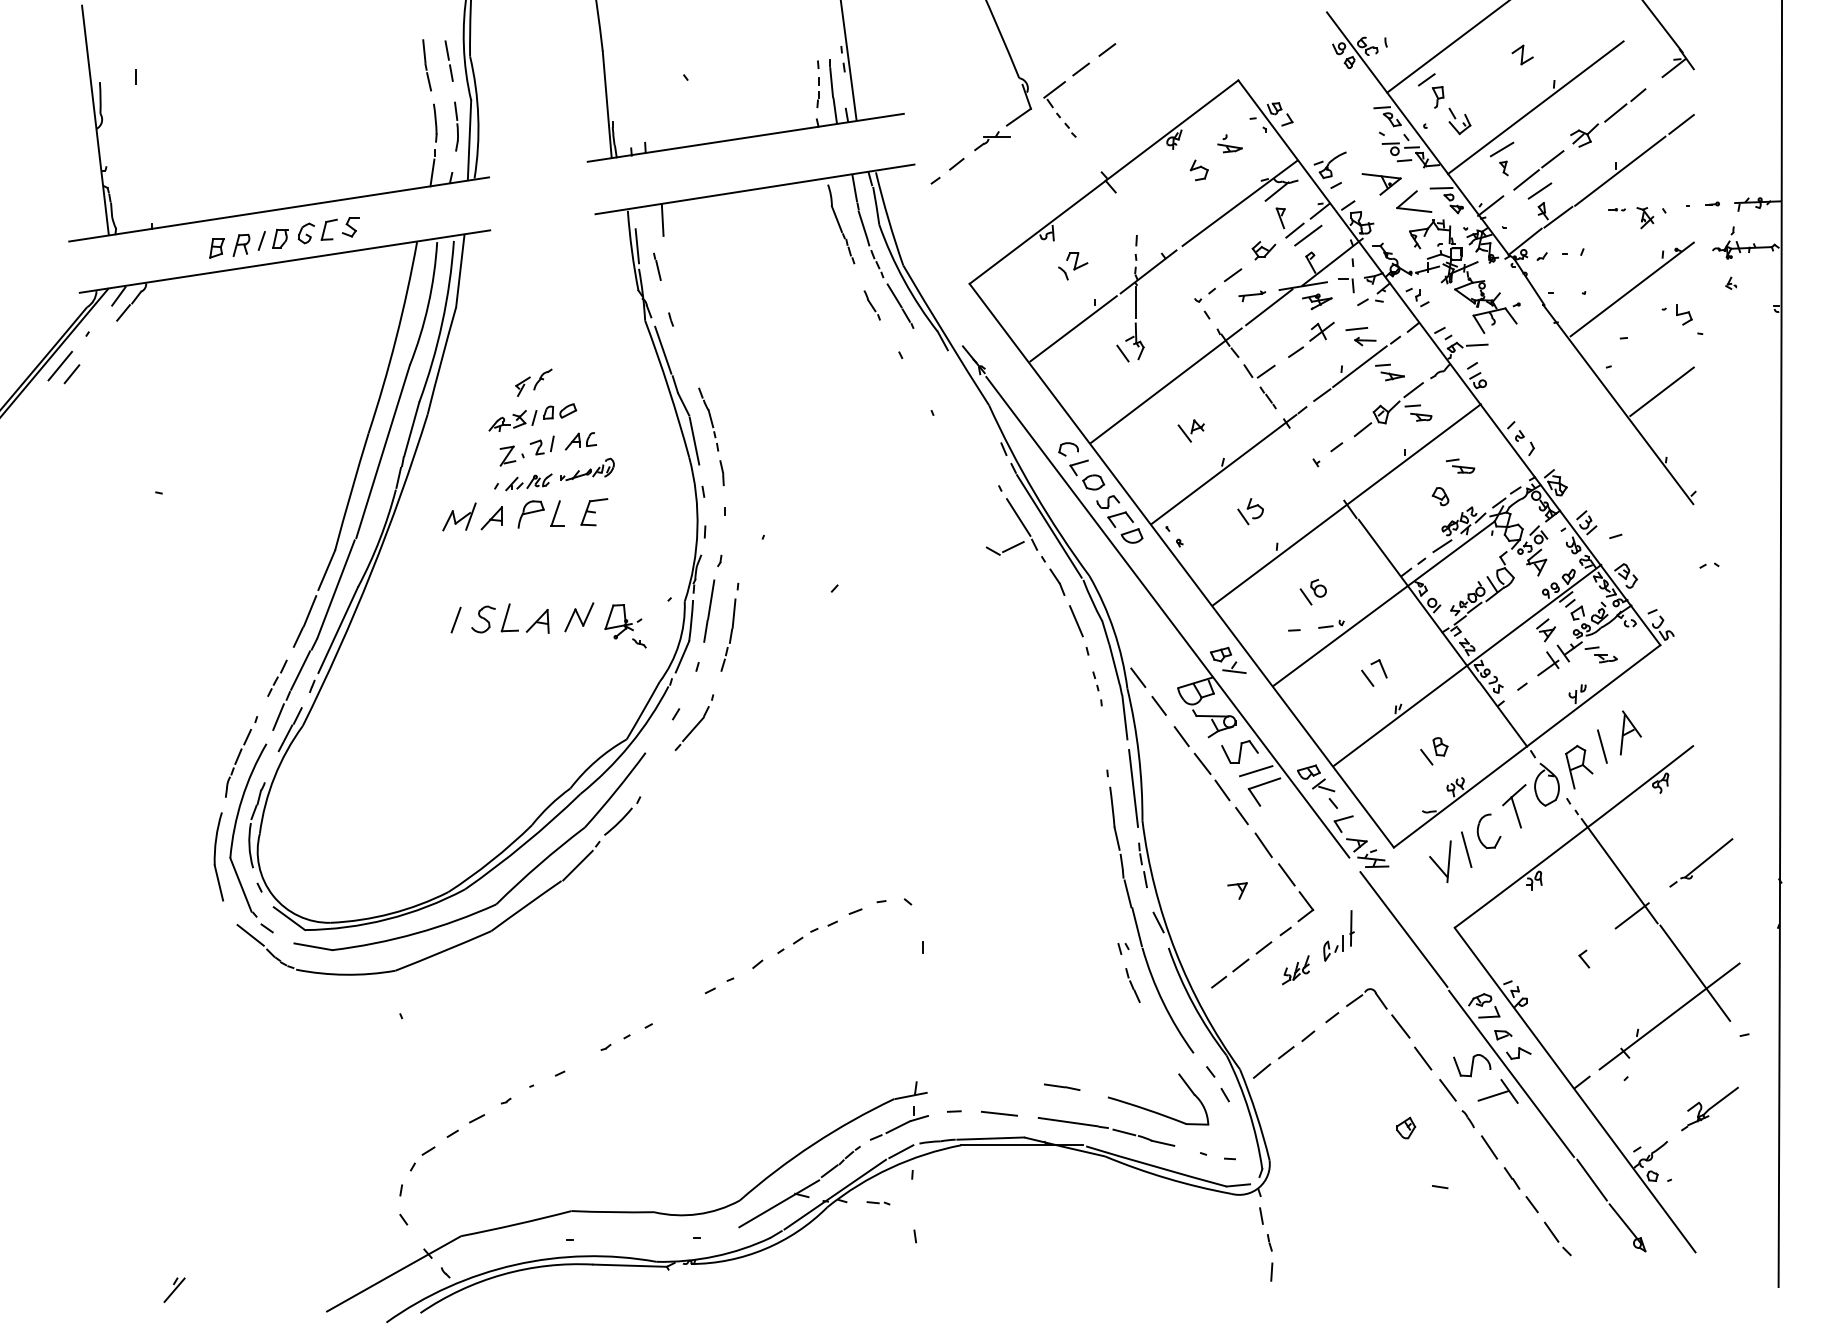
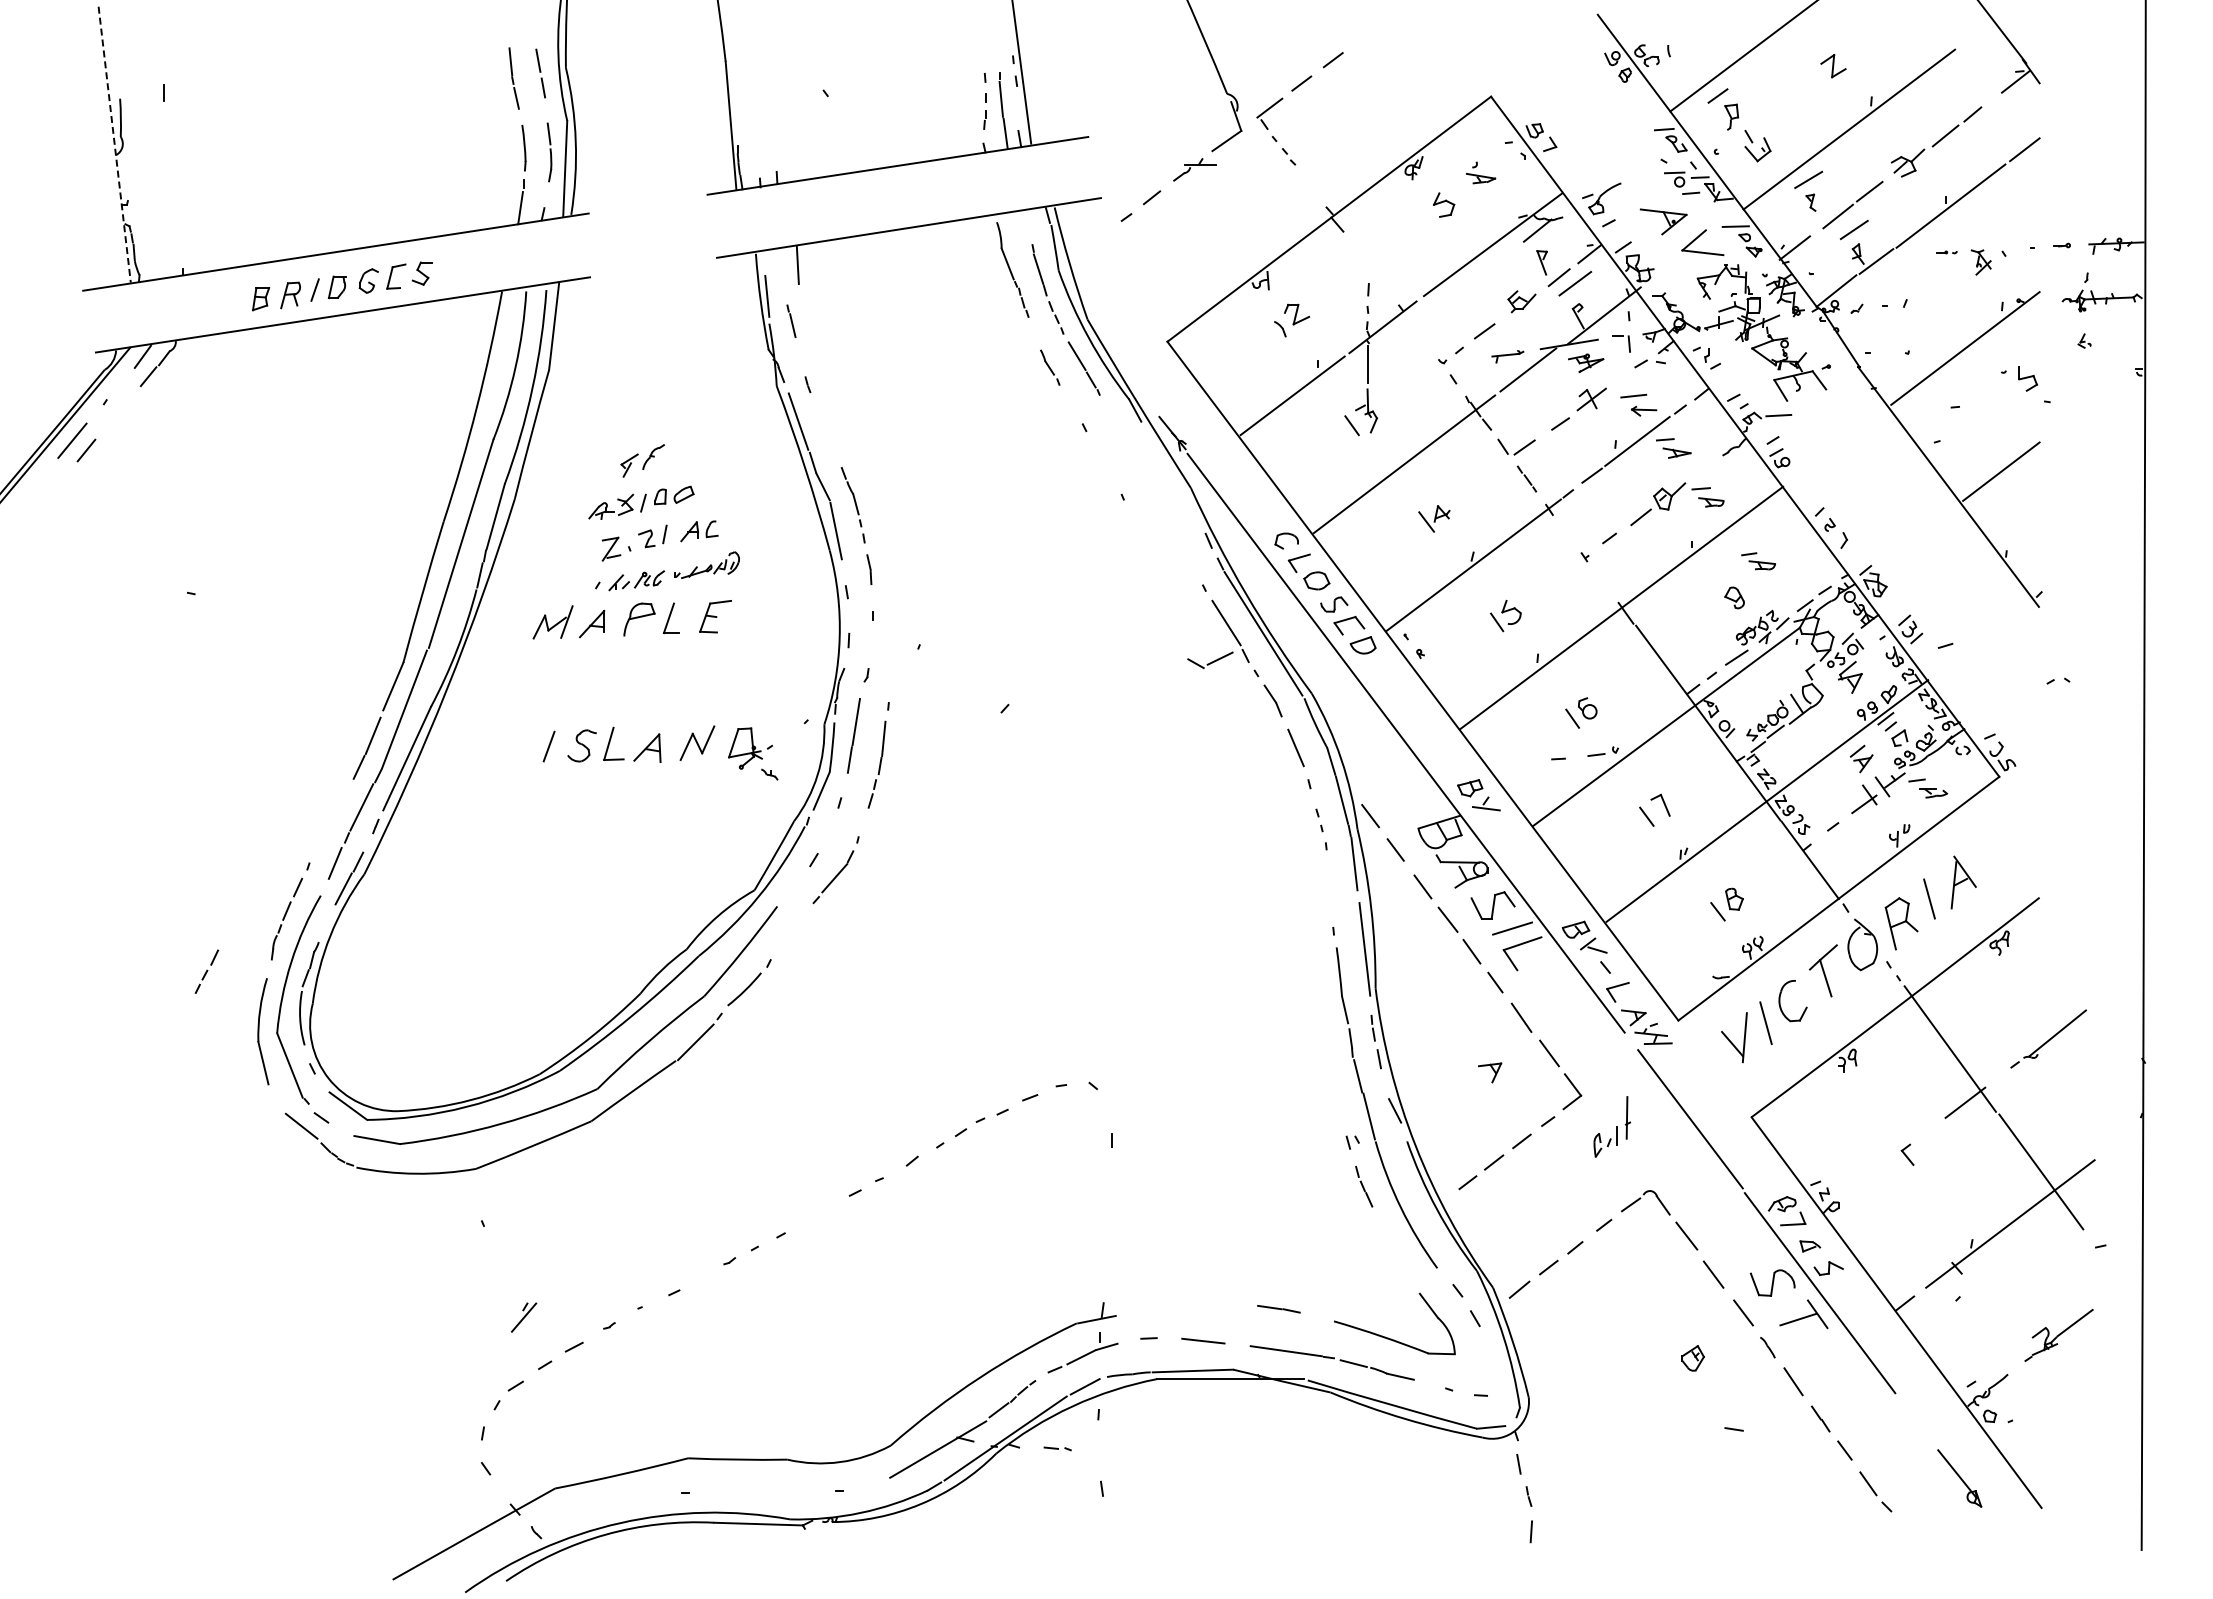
line: (95, 120) -> (114, 144), solid -> dashed
line: (854, 188) -> (1028, 226), removed
line: (1413, 389) -> (1702, 469), removed
part: (1625, 575) -> (1957, 693), removed
part: (277, 678) -> (206, 971), moved
part: (1296, 970) -> (1560, 1168), removed
line: (1591, 1179) -> (1916, 1420), removed
part: (174, 1290) -> (523, 1317), moved

